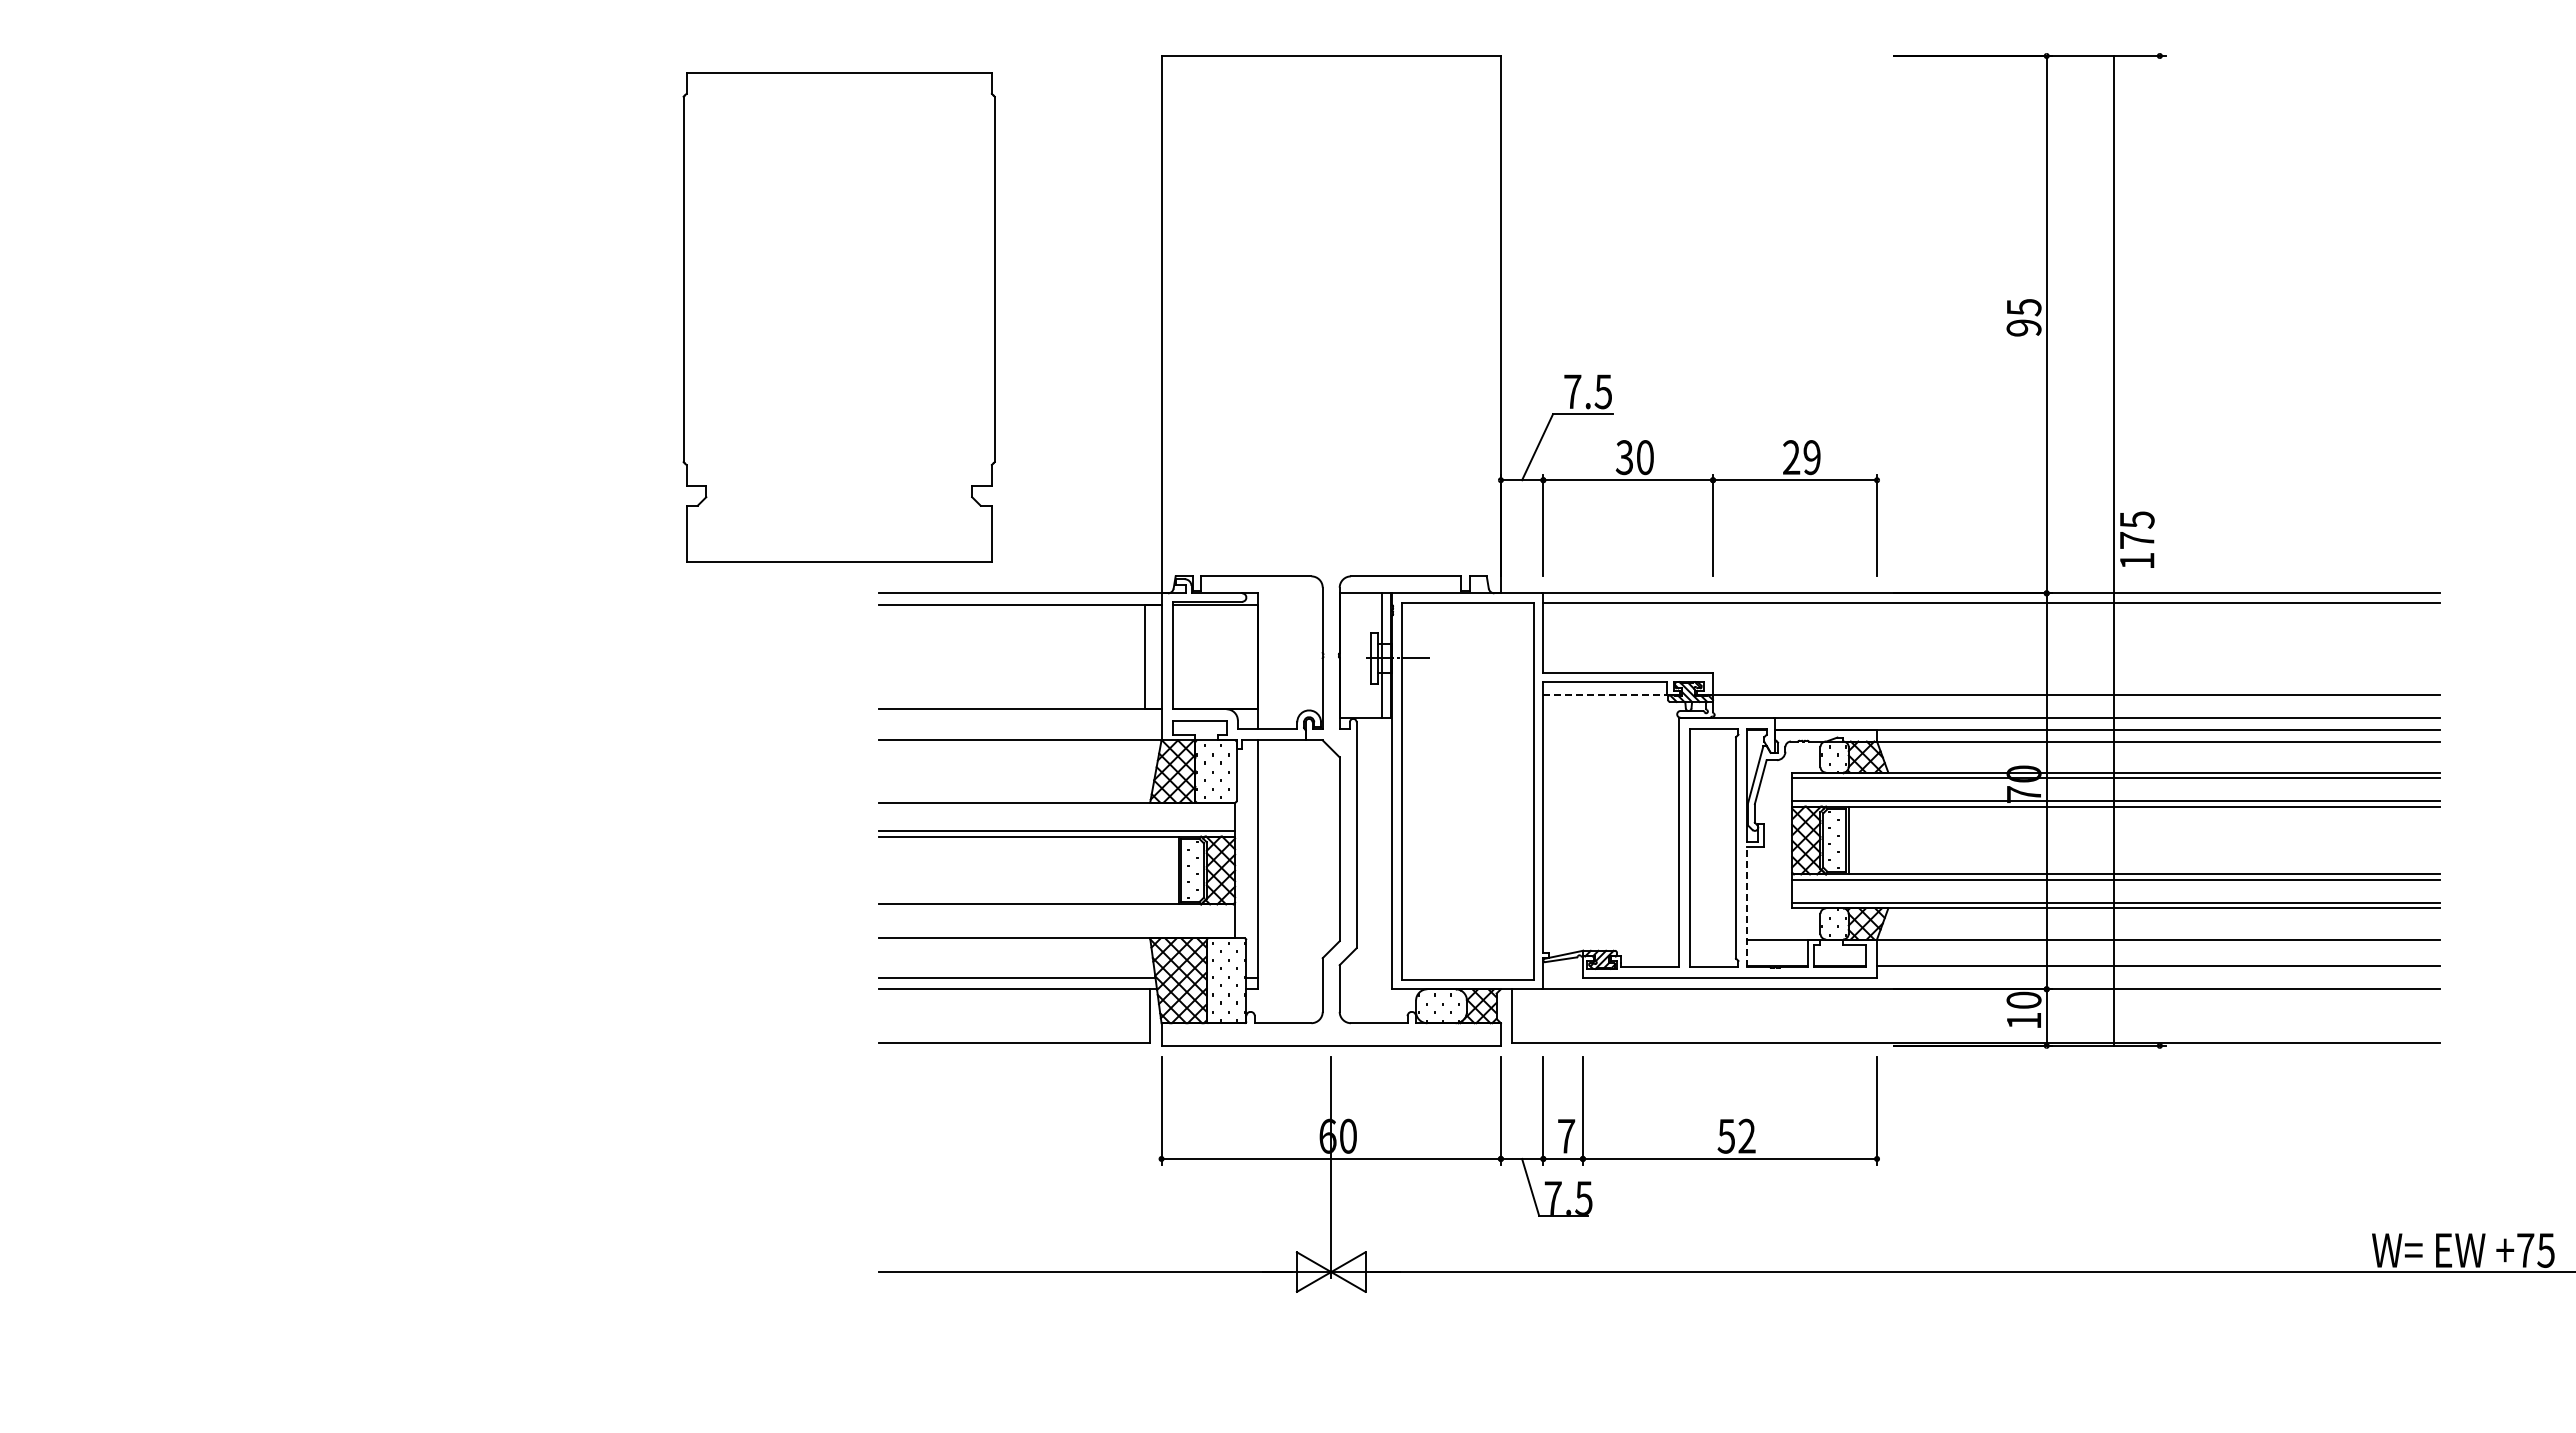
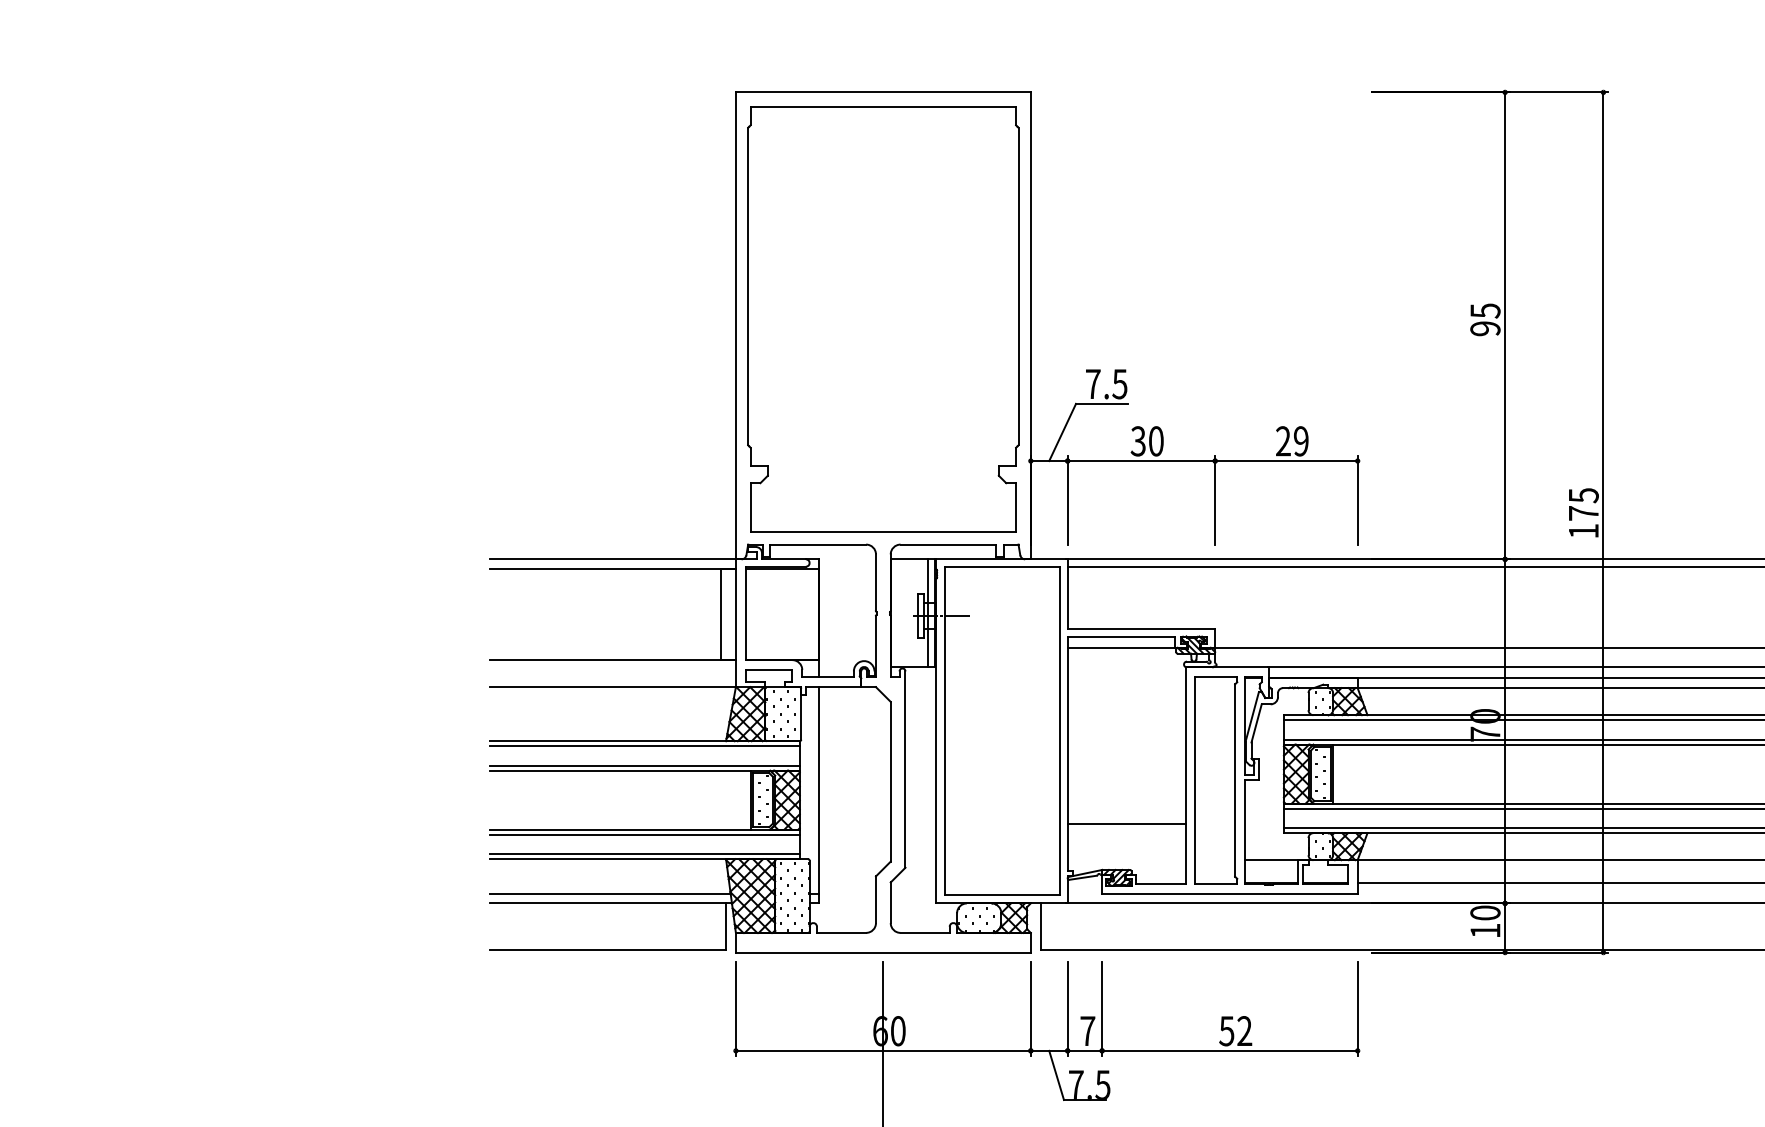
part: (838, 317) -> (882, 319), moved
line: (2113, 550) -> (1603, 522), moved
line: (1613, 695) -> (1128, 648), dashed -> solid
line: (1056, 808) -> (644, 746), added
line: (1611, 897) -> (1126, 823), added
line: (1746, 907) -> (1244, 832), dashed -> solid
line: (1056, 910) -> (644, 834), added
line: (1056, 932) -> (644, 854), added

